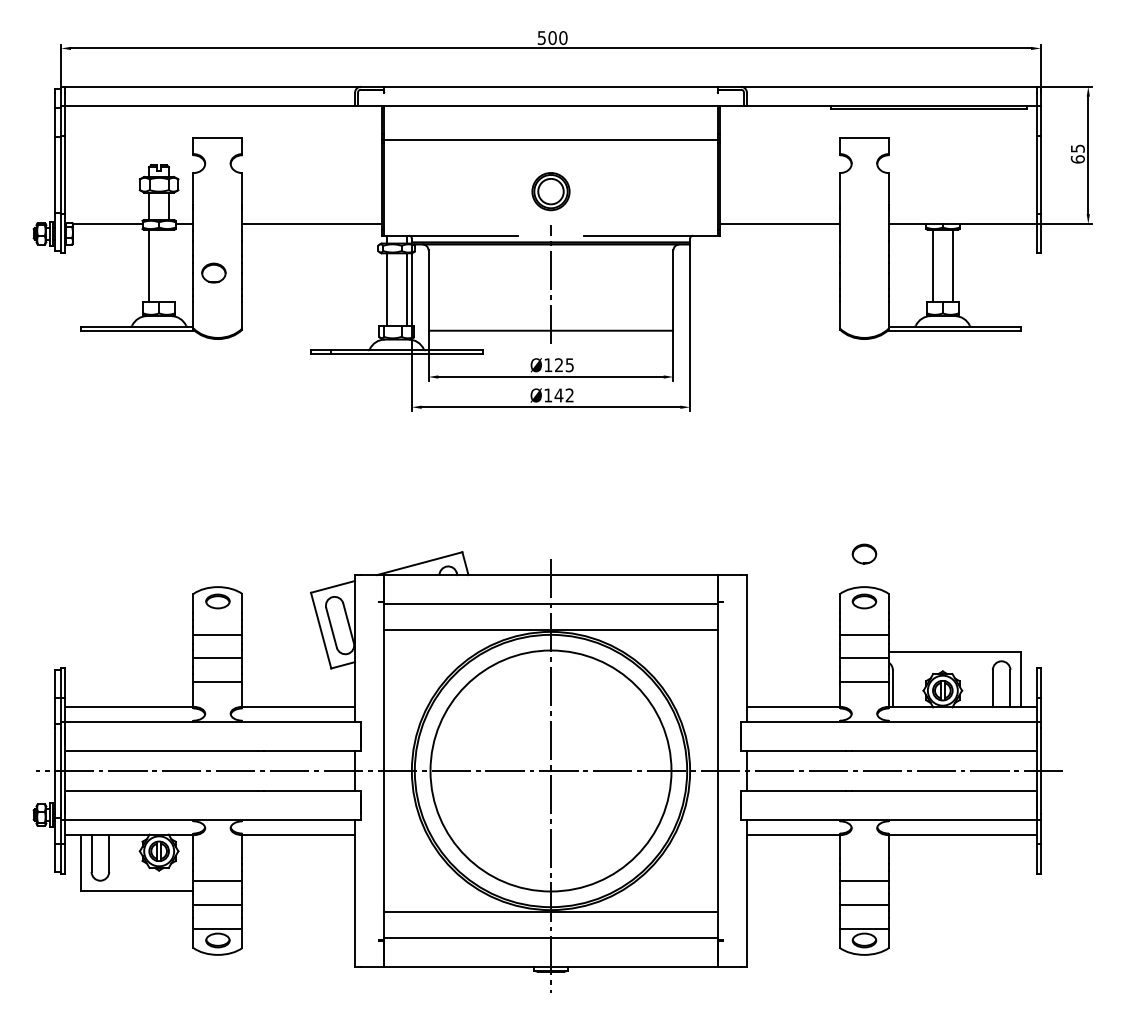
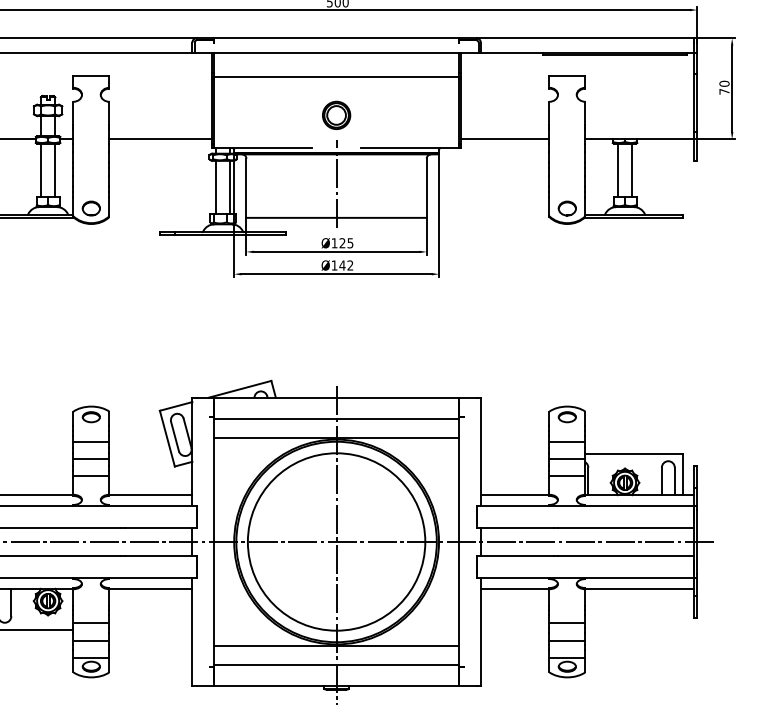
text: (1077, 153) -> (724, 87), 65 -> 70
line: (168, 265) -> (55, 169), added
part: (213, 272) -> (91, 208), moved
part: (864, 553) -> (567, 208), moved

